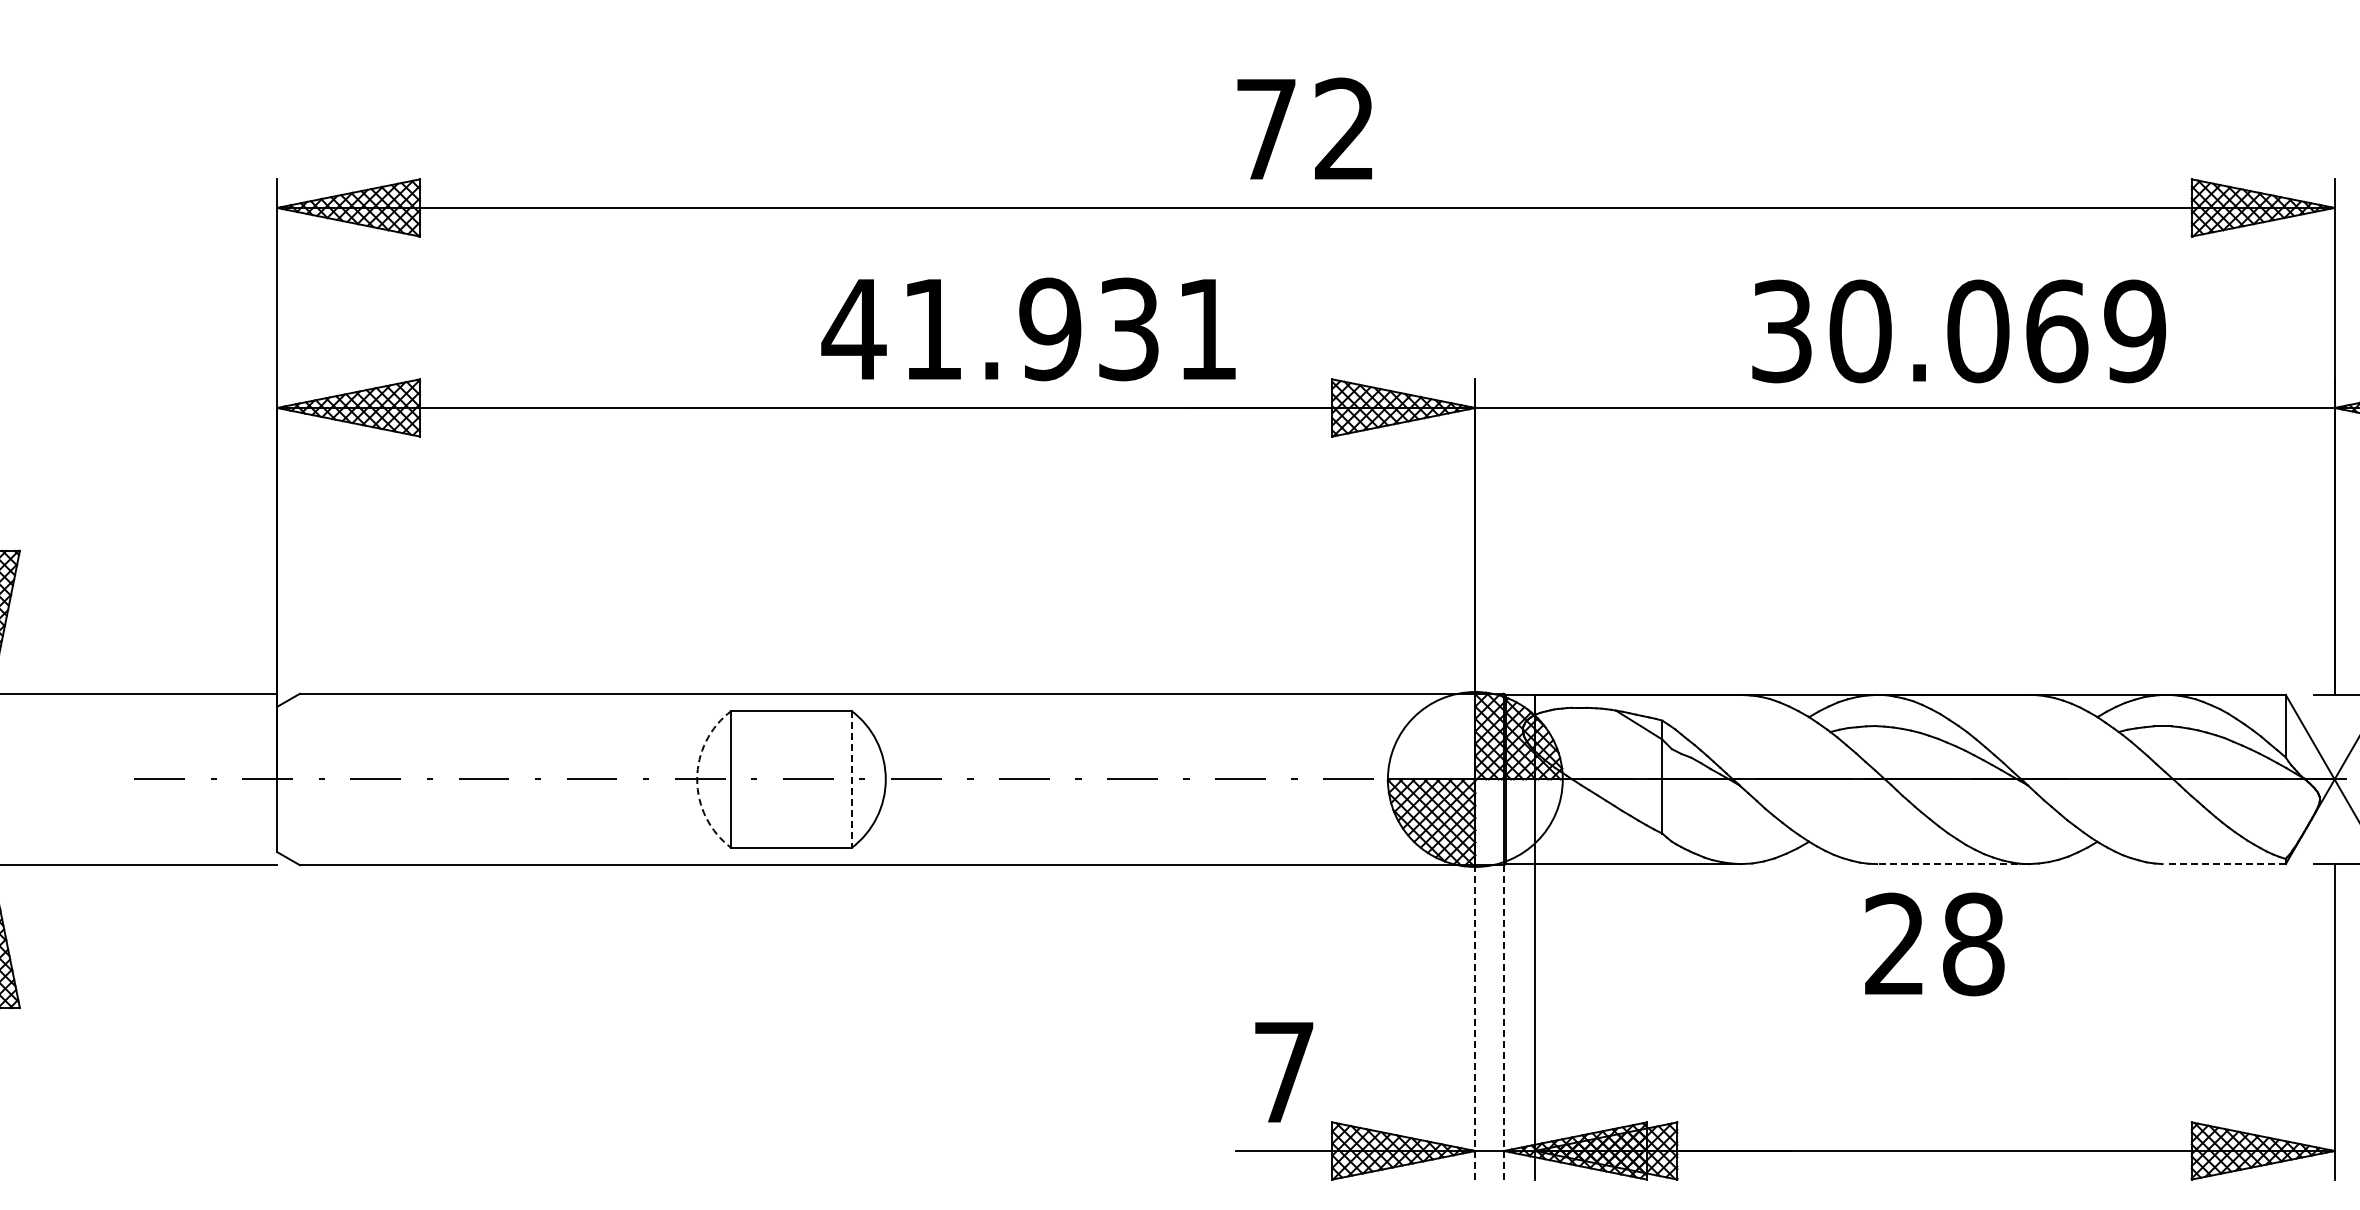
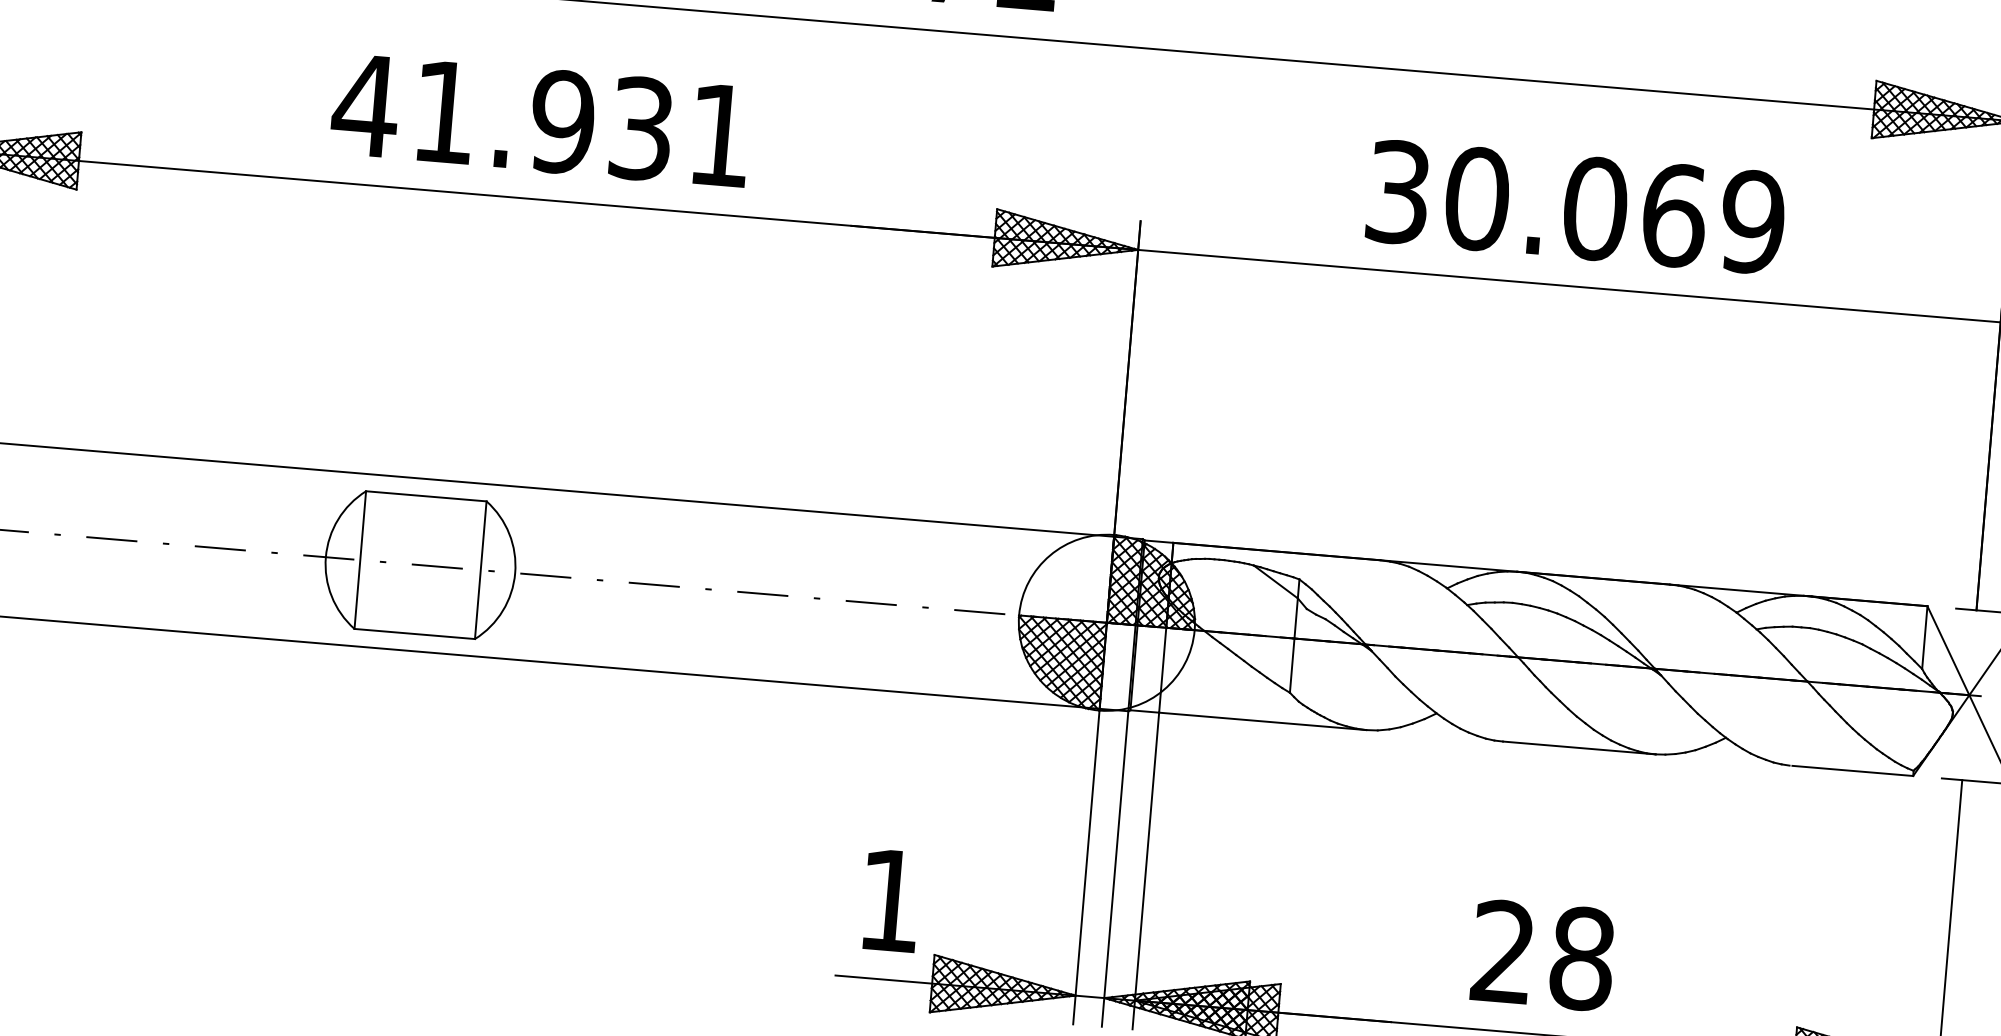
text: (1028, 329) -> (540, 120), moved
text: (1958, 331) -> (1575, 207), moved
arc: (697, 779) -> (326, 557), dashed -> solid
line: (851, 779) -> (480, 570), dashed -> solid
line: (1952, 864) -> (1578, 748), dashed -> solid
line: (2225, 864) -> (1852, 771), dashed -> solid
text: (1934, 944) -> (1543, 955), moved
line: (1503, 1021) -> (1114, 868), dashed -> solid
line: (1475, 1022) -> (1086, 866), dashed -> solid
text: (1284, 1072) -> (890, 900), 7 -> 1

